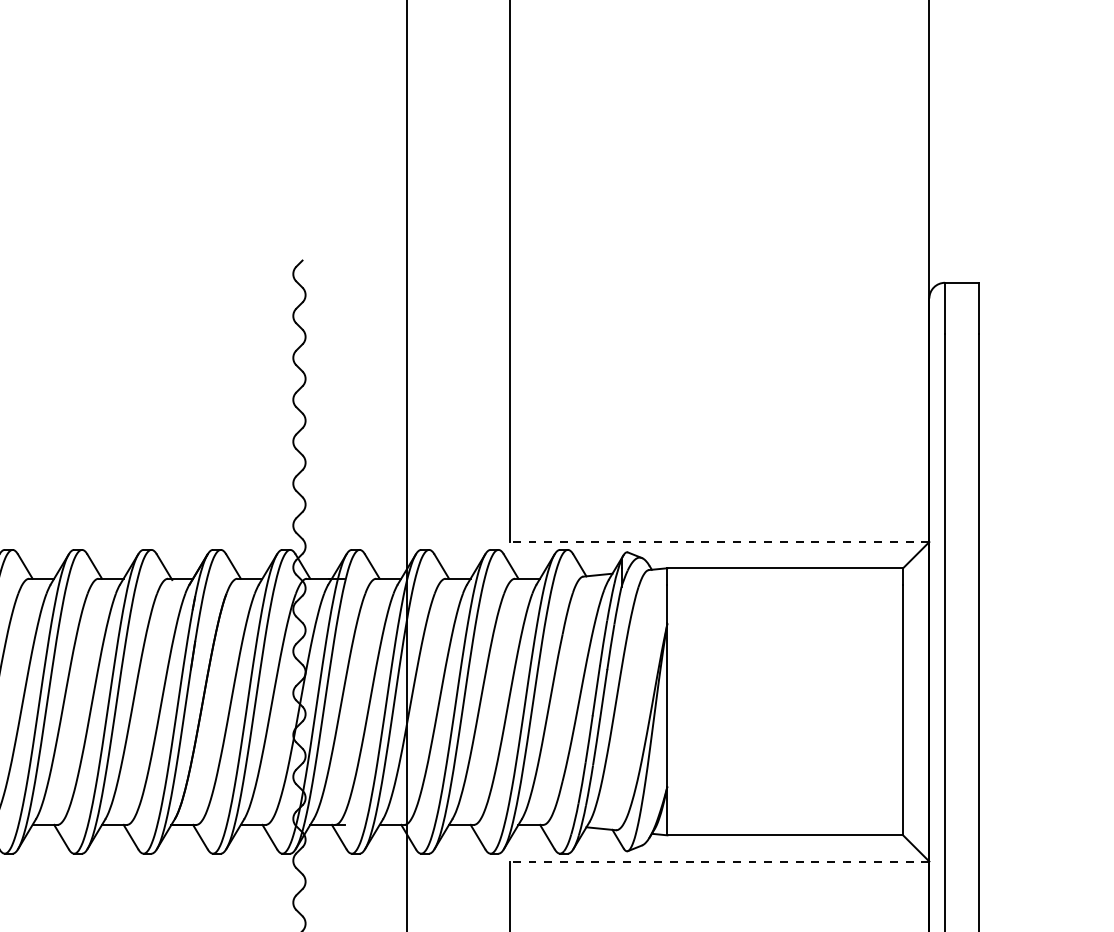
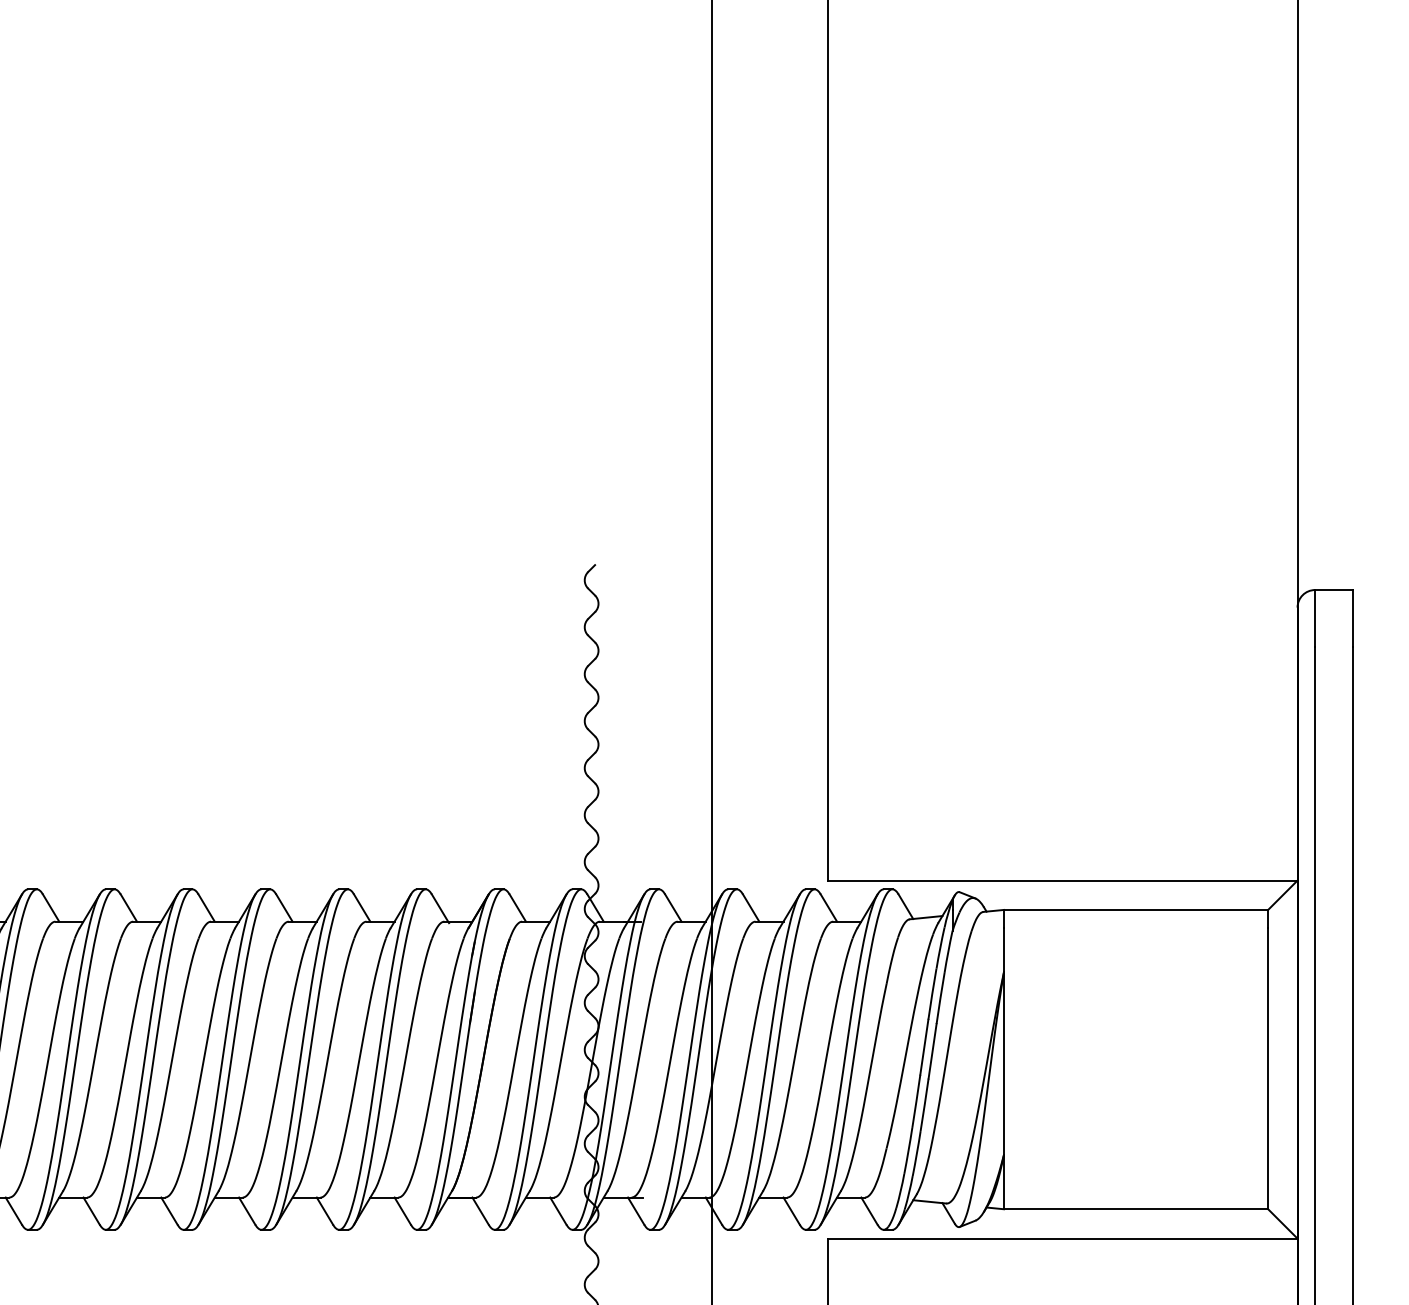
line: (719, 541) -> (1062, 880), dashed -> solid
line: (719, 861) -> (1062, 1238), dashed -> solid

